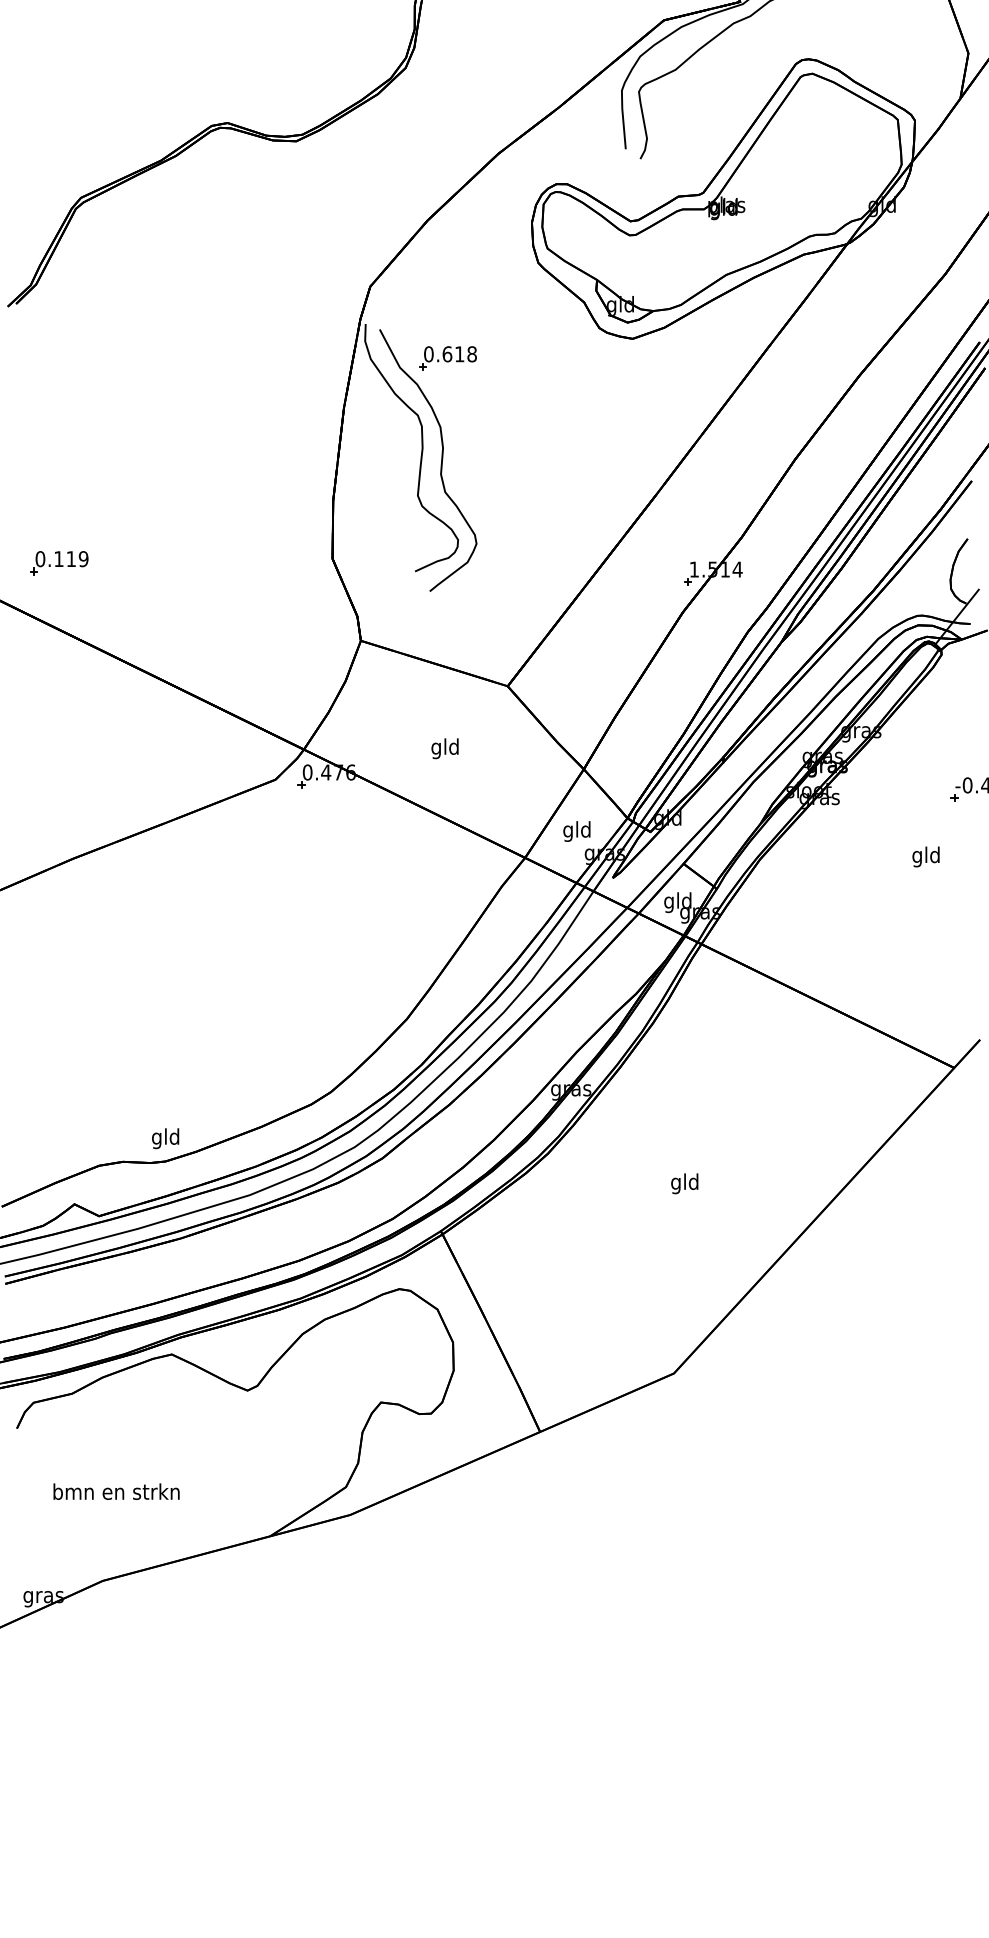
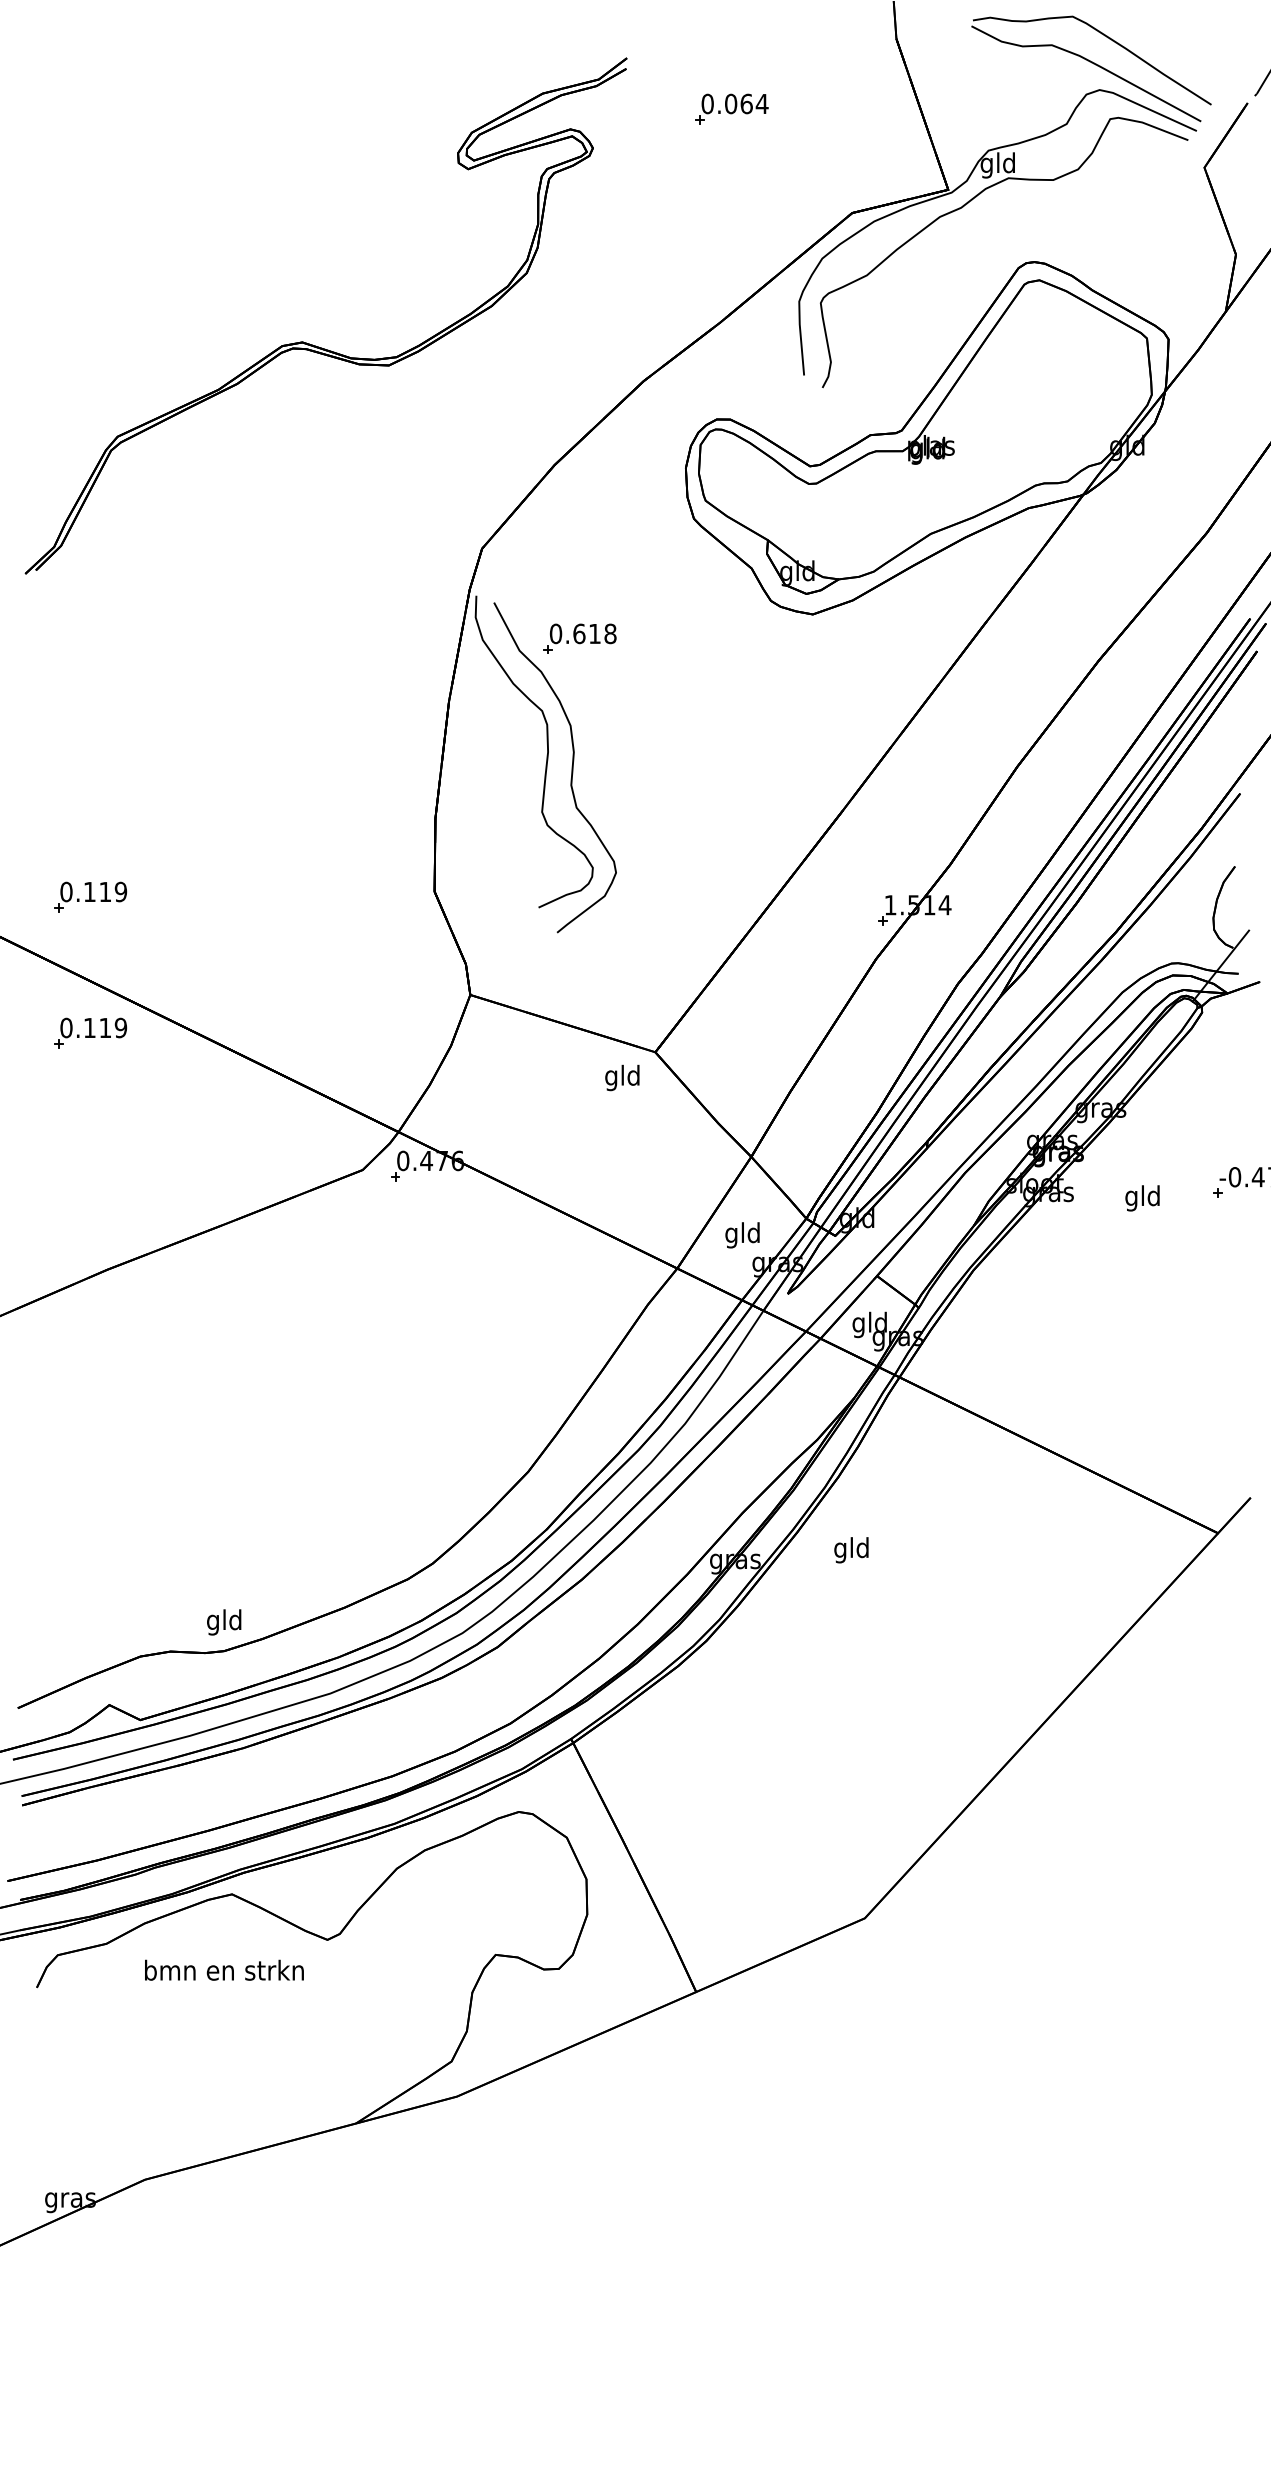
part: (59, 670) -> (90, 1032), added
text: (445, 748) -> (622, 1077), moved
text: (926, 857) -> (1142, 1198), moved
text: (684, 1183) -> (851, 1550), moved
text: (116, 1491) -> (224, 1969), moved

